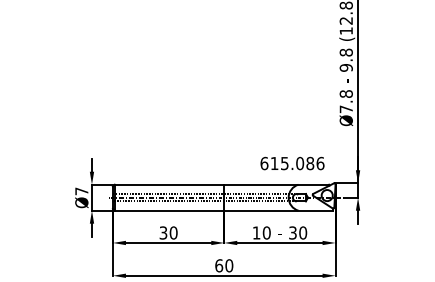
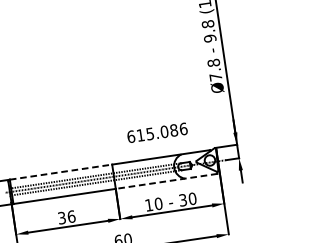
text: (292, 163) -> (157, 132), moved
line: (169, 184) -> (60, 171), solid -> dashed
line: (278, 210) -> (166, 181), solid -> dashed
text: (173, 232) -> (71, 216), 30 -> 36

